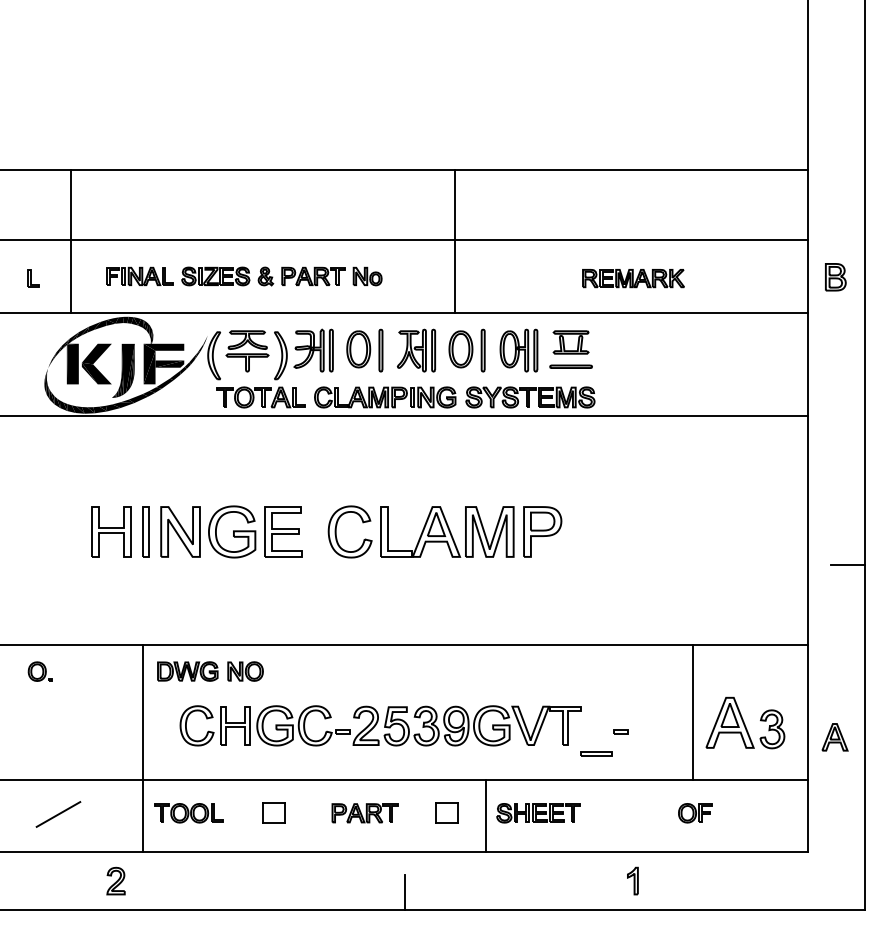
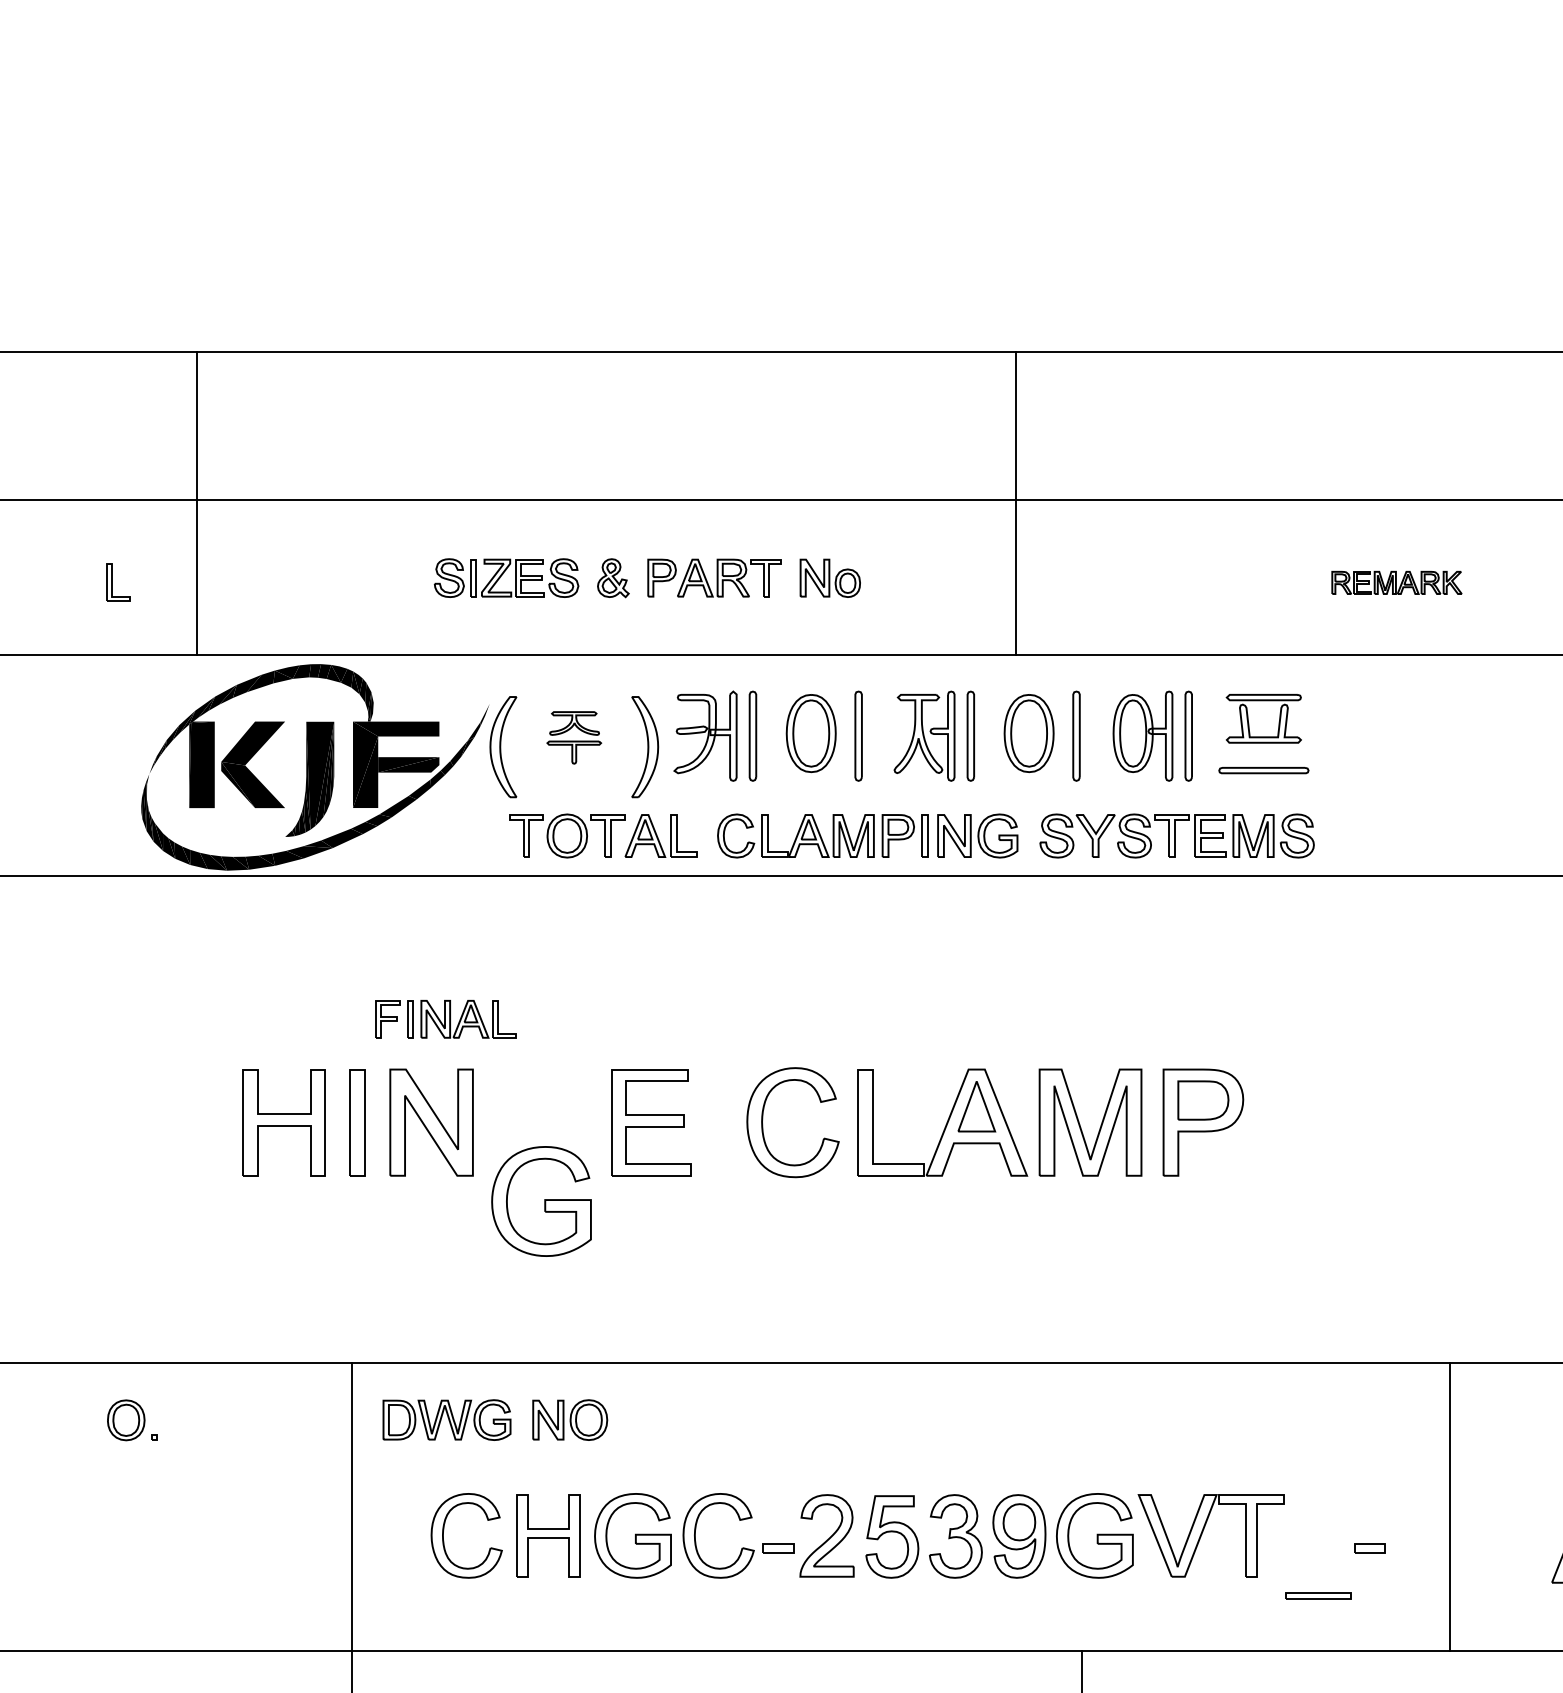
part: (139, 275) -> (444, 1017), moved
part: (633, 278) -> (1396, 582), size x0.6
part: (247, 351) -> (574, 738), size x0.6
part: (232, 531) -> (542, 1200), moved
line: (693, 711) -> (1450, 1505), moved

